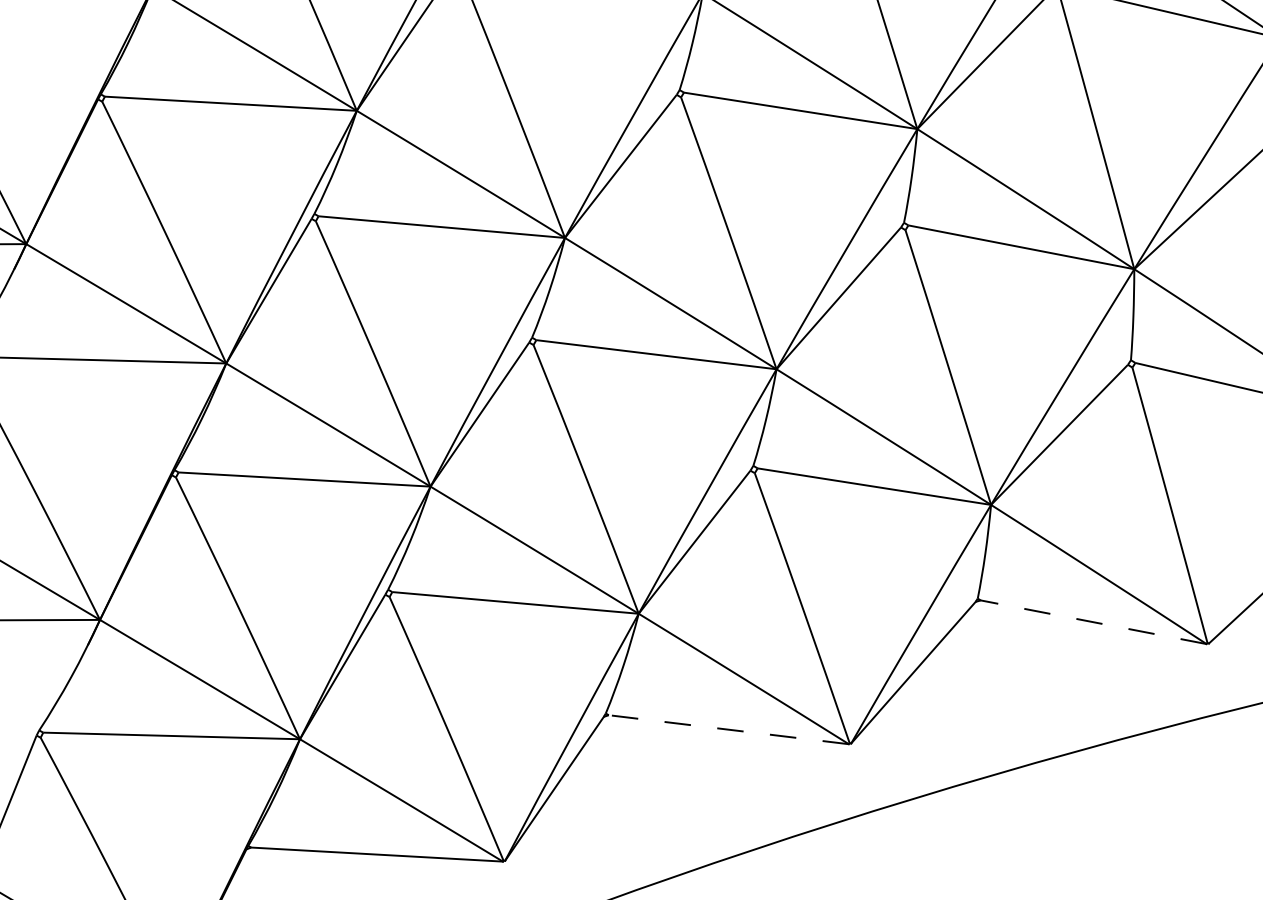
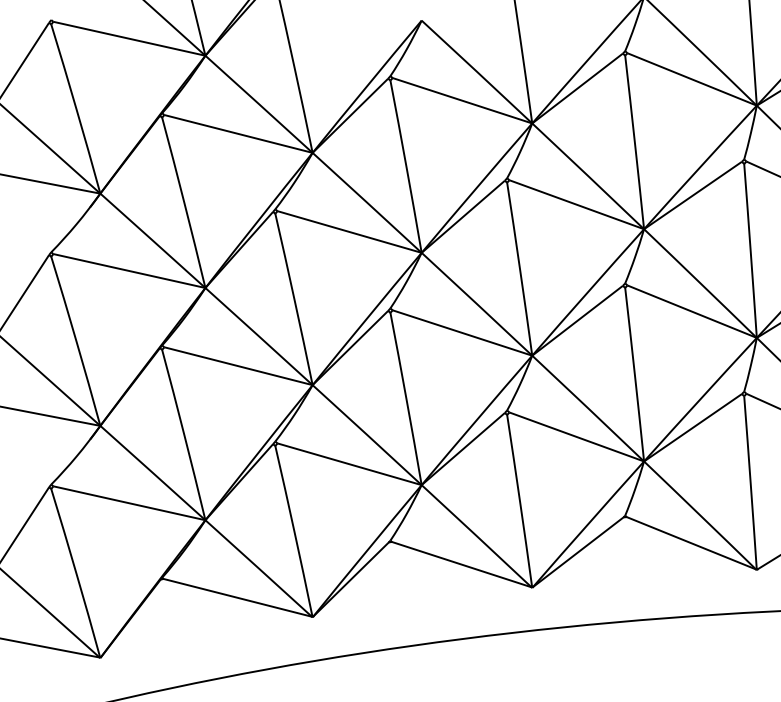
line: (1093, 622) -> (691, 543), dashed -> solid
line: (728, 729) -> (461, 564), dashed -> solid

